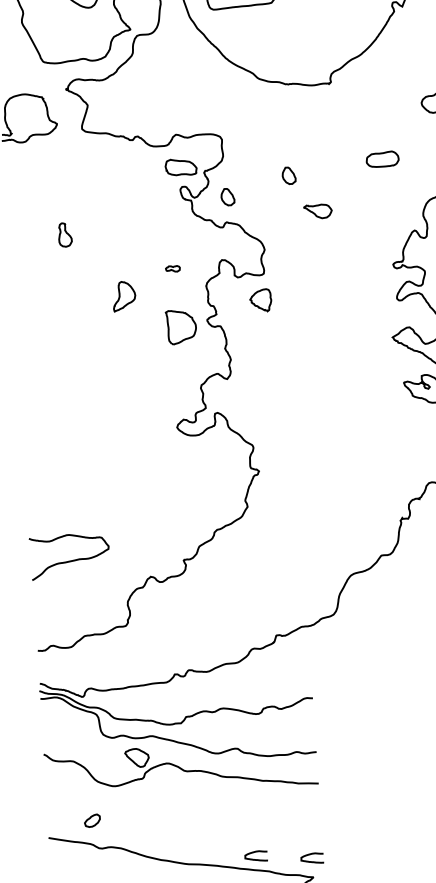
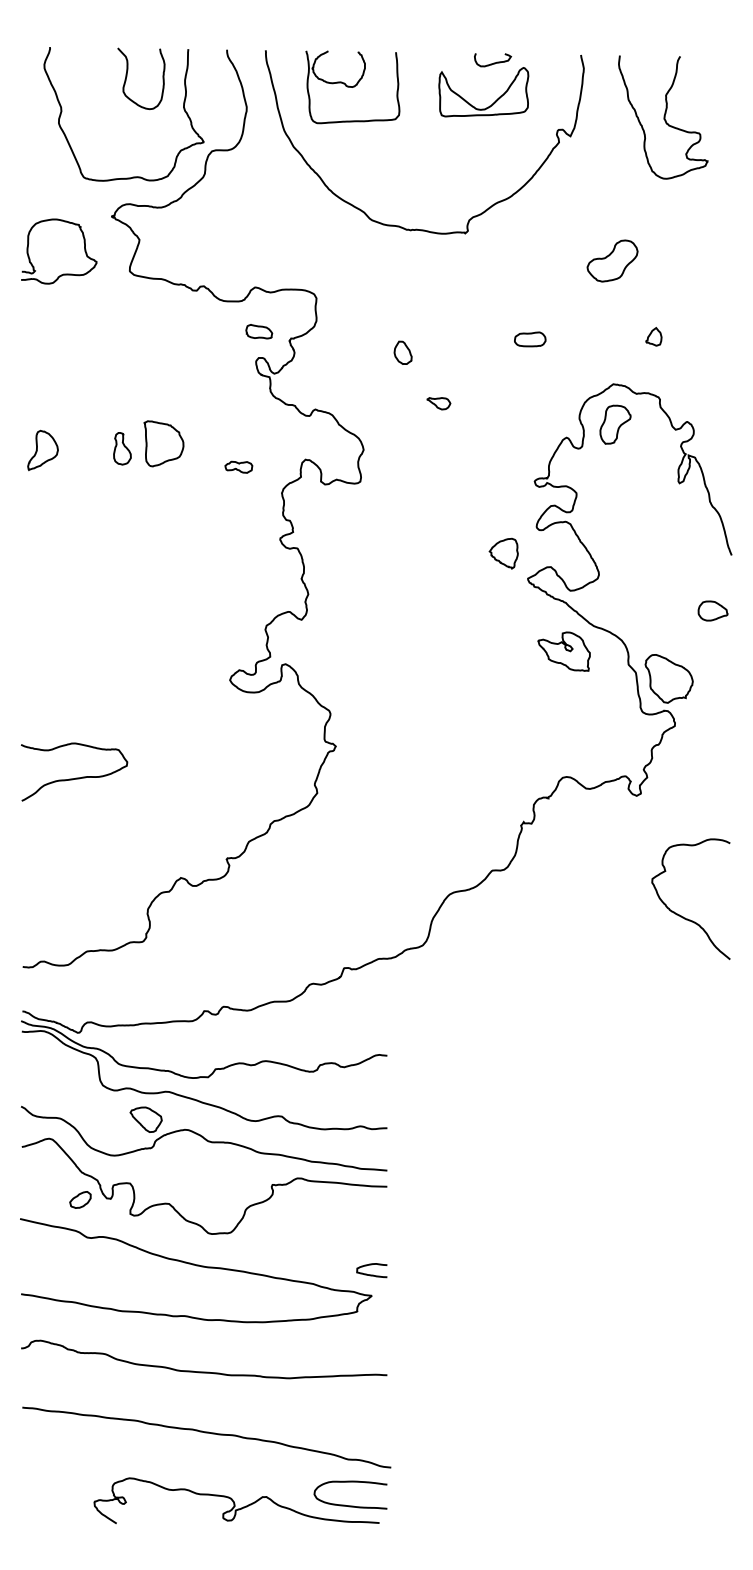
part: (382, 159) -> (530, 339), size x0.71
part: (181, 167) -> (259, 331), size x0.62
part: (227, 196) -> (318, 375), removed
part: (317, 211) -> (438, 403), size x0.62
part: (65, 234) -> (122, 448), moved
part: (172, 268) -> (238, 466), size x1.43
part: (123, 296) -> (42, 450), moved
part: (260, 300) -> (503, 553), moved
part: (181, 326) -> (163, 443), moved
curve: (70, 560) -> (75, 777), moved
curve: (165, 824) -> (178, 1211), added
curve: (256, 859) -> (296, 1266), removed

